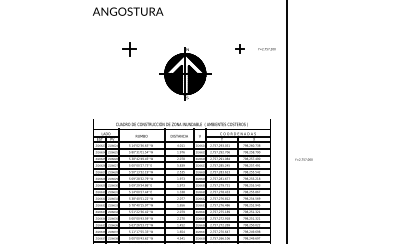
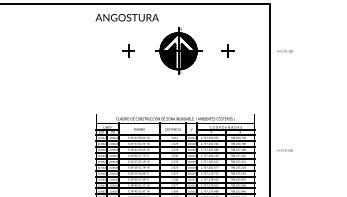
part: (239, 49) -> (227, 51), size x1.67
text: (266, 49) -> (284, 51), moved
part: (185, 73) -> (178, 50), moved

